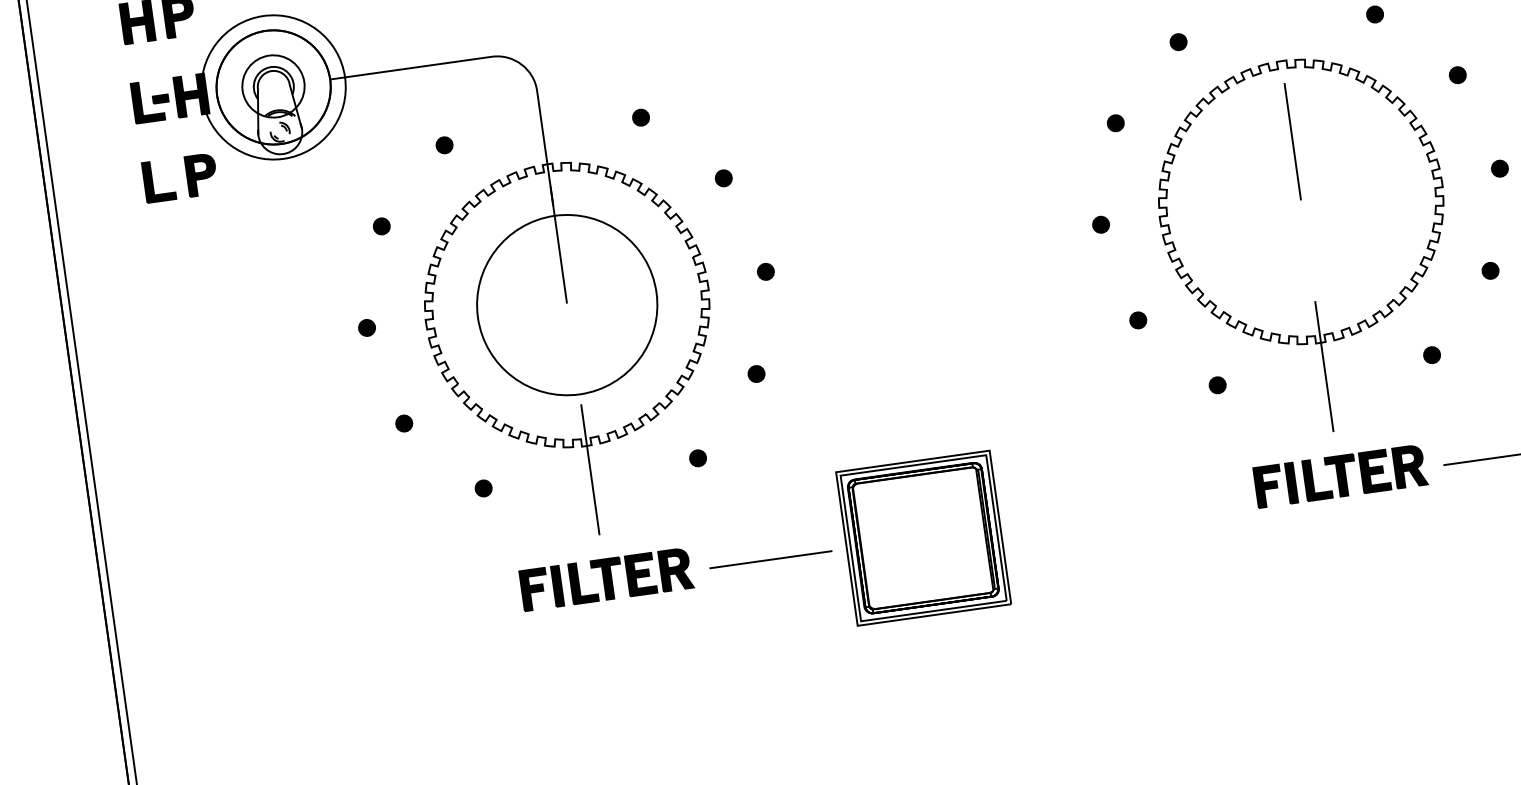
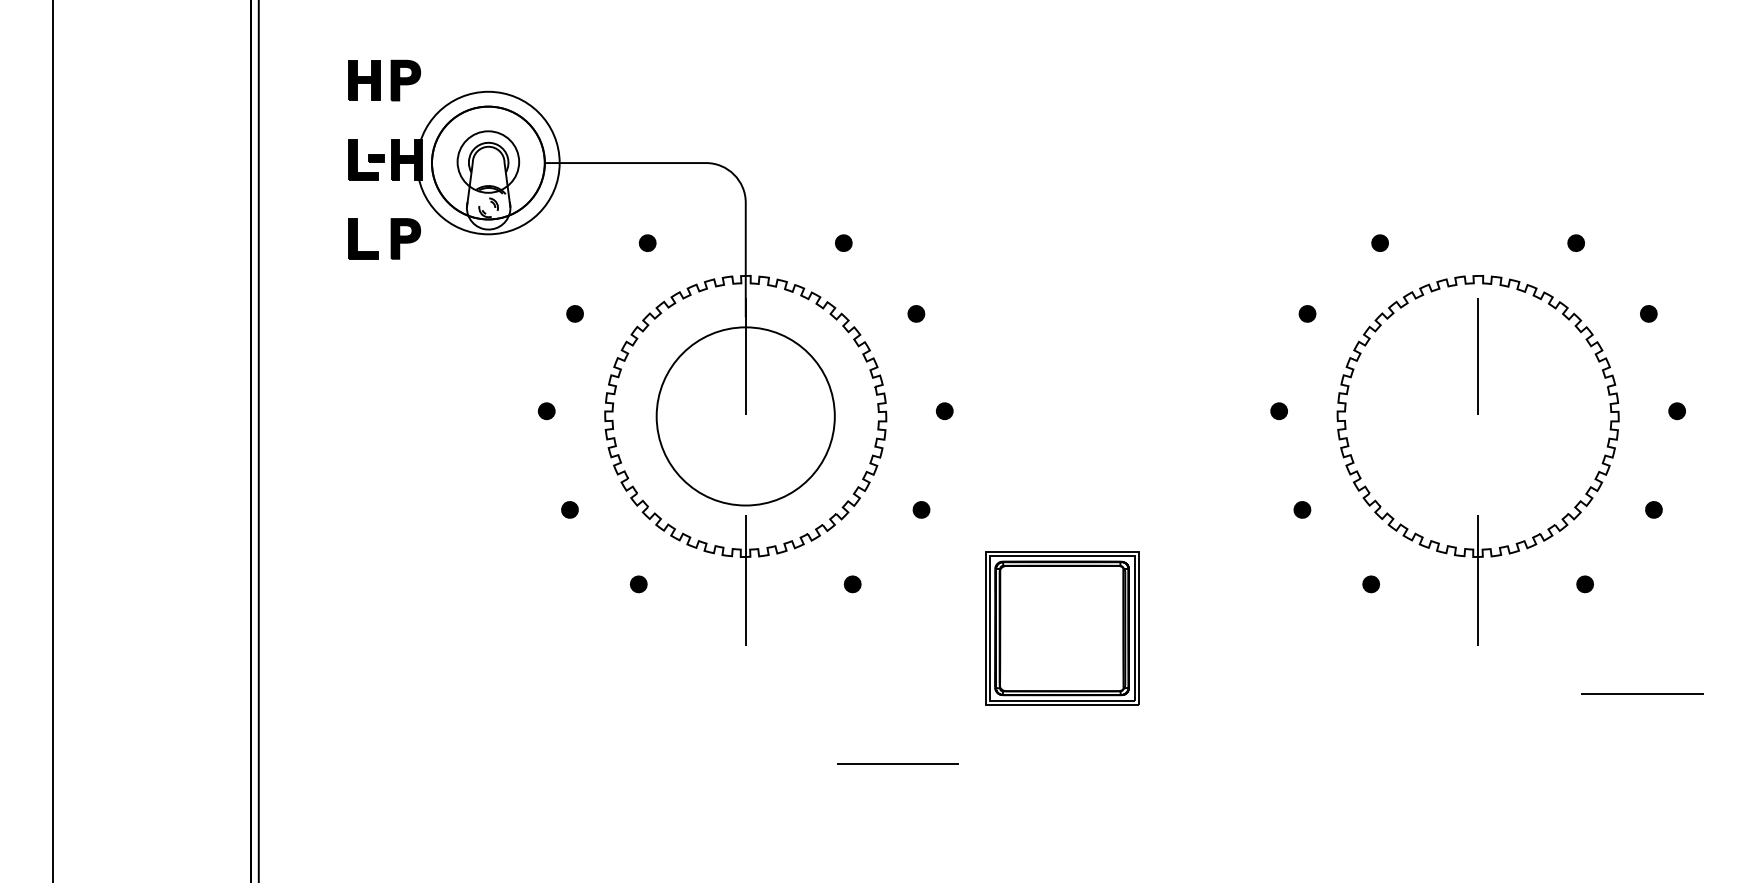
part: (1341, 475) -> (1479, 689), removed
part: (923, 538) -> (1062, 628), moved
line: (770, 559) -> (897, 763), moved
part: (606, 578) -> (746, 689), removed

